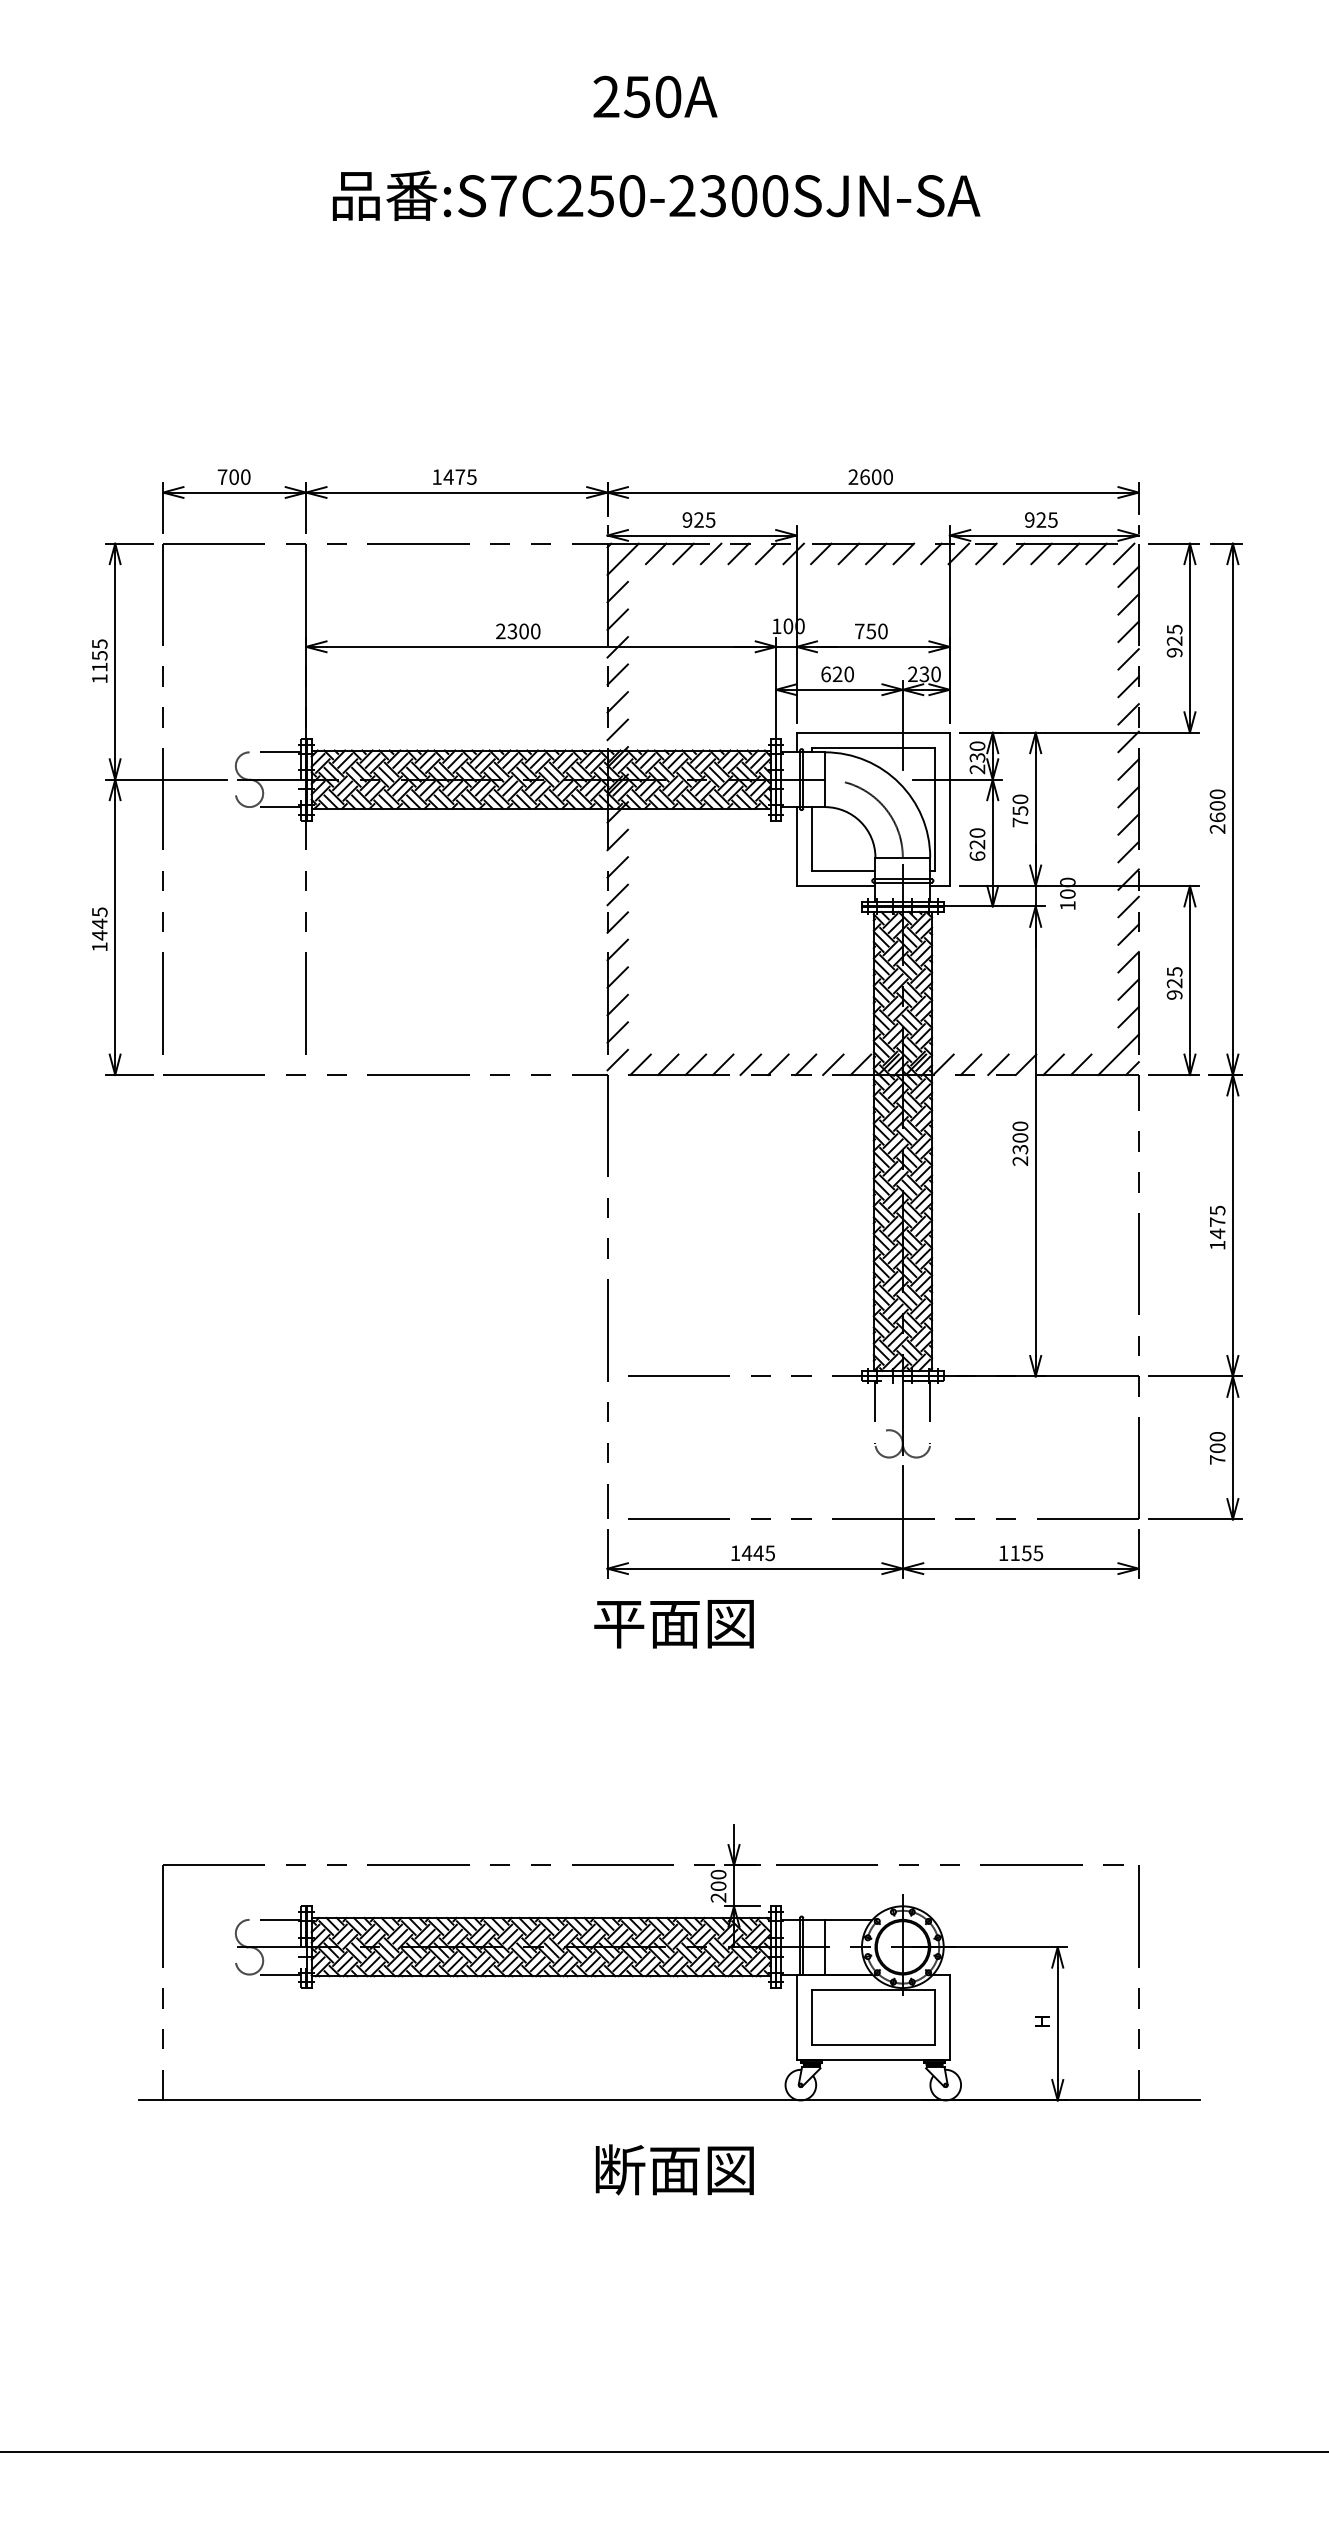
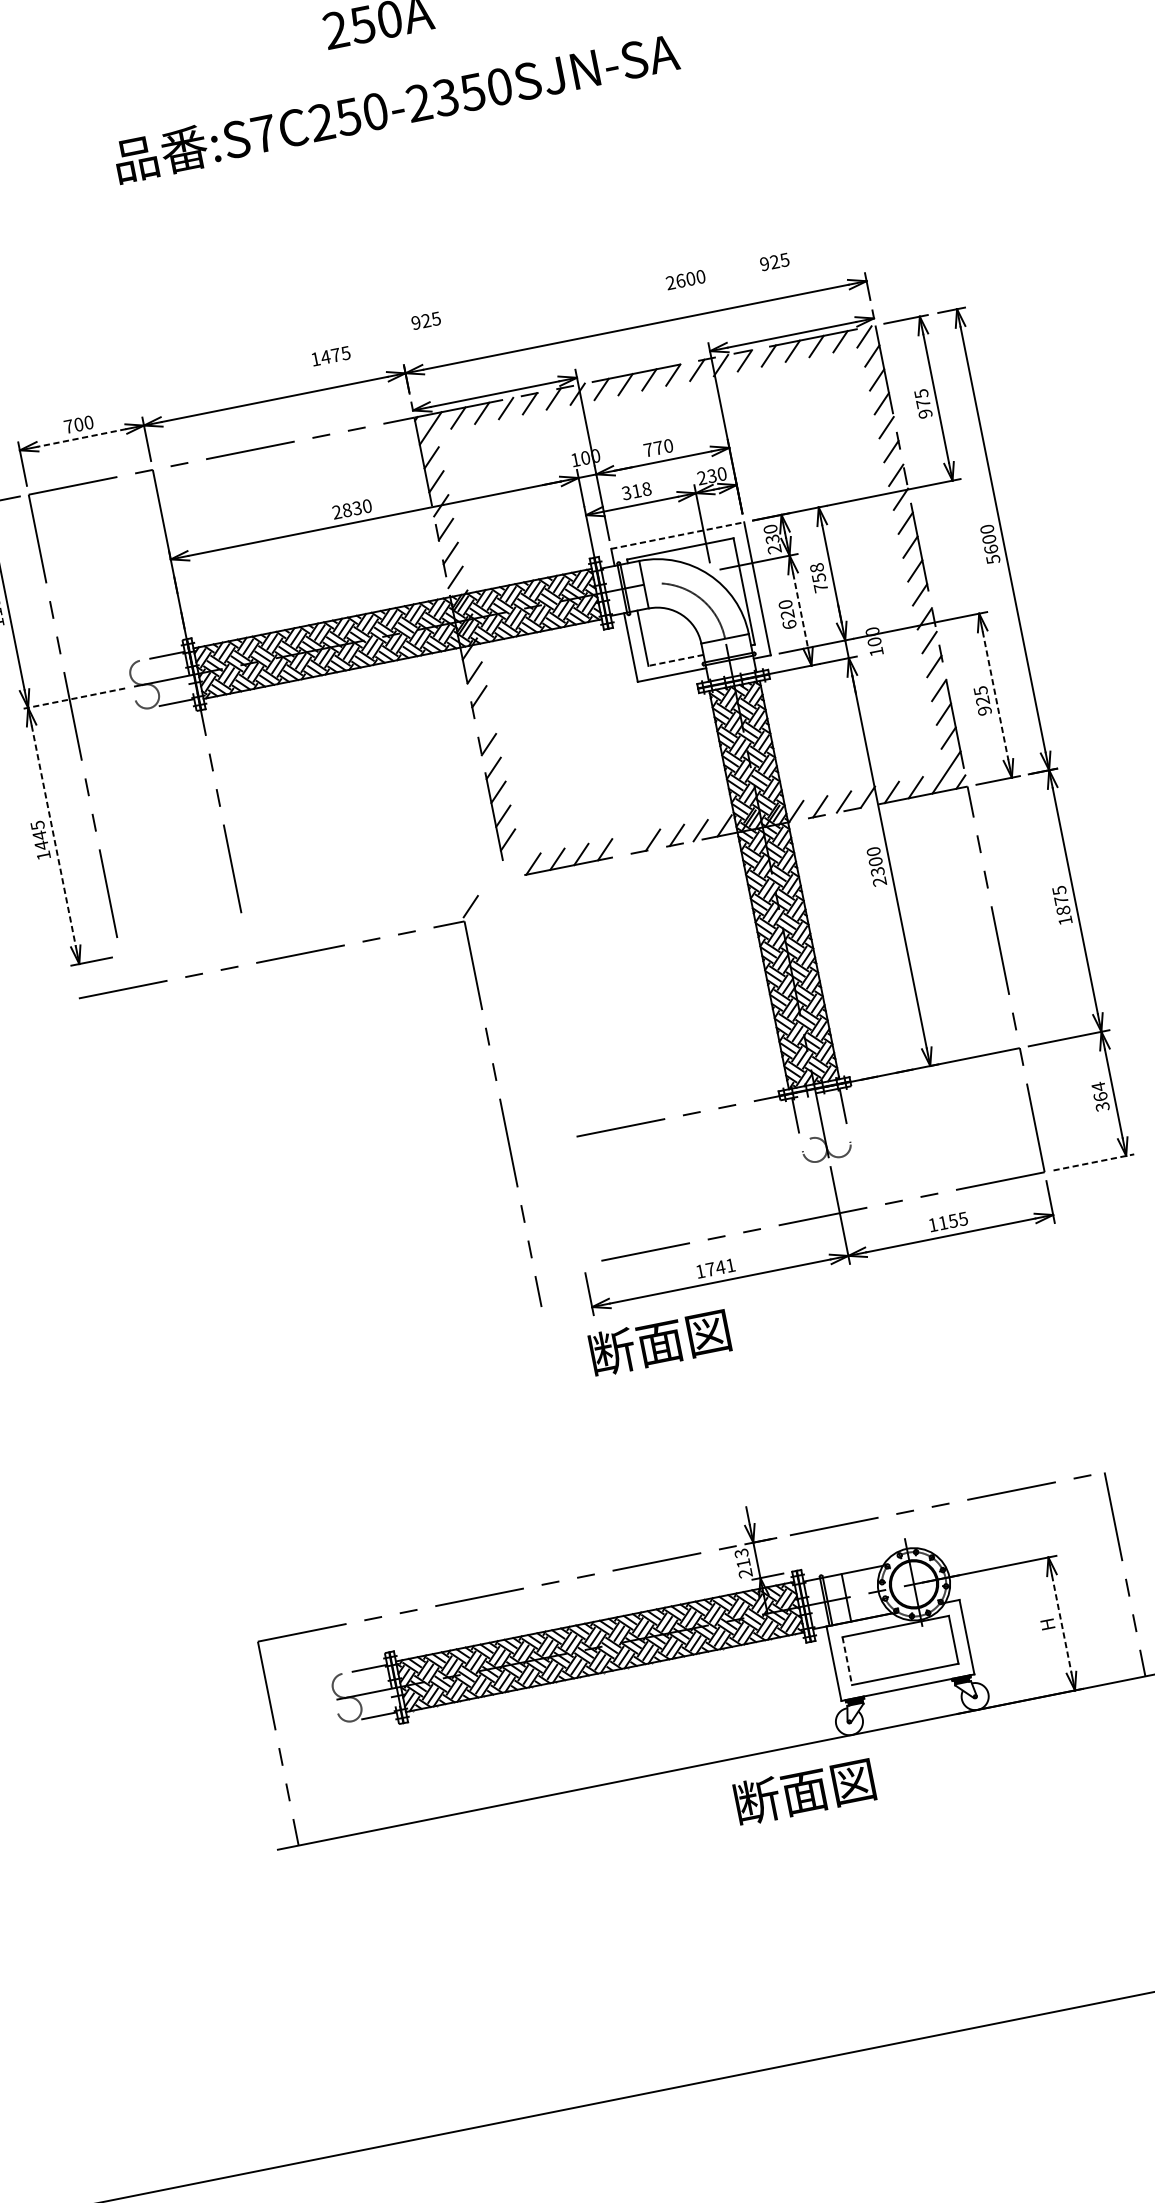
text: (743, 196) -> (472, 92), :S7C250-2300SJN-SA -> :S7C250-2350SJN-SA
text: (454, 476) -> (330, 355), moved
text: (870, 476) -> (685, 279), moved
line: (234, 492) -> (81, 437), solid -> dashed
text: (698, 519) -> (425, 320), moved
text: (1041, 519) -> (774, 261), moved
text: (517, 631) -> (351, 509), 2300 -> 2830
text: (871, 631) -> (658, 448), 750 -> 770
text: (1174, 640) -> (923, 403), 925 -> 975
text: (837, 674) -> (636, 491), 620 -> 318
line: (873, 732) -> (677, 535), solid -> dashed
line: (166, 779) -> (72, 698), solid -> dashed
text: (1020, 799) -> (817, 568), 750 -> 758
text: (1217, 829) -> (993, 559), 2600 -> 5600
line: (992, 843) -> (800, 611), solid -> dashed
line: (843, 870) -> (675, 660), solid -> dashed
line: (617, 894) -> (483, 720), removed
line: (115, 927) -> (54, 836), solid -> dashed
line: (1189, 981) -> (995, 696), solid -> dashed
line: (750, 1064) -> (628, 844), removed
part: (395, 1075) -> (280, 958), moved
text: (1217, 1233) -> (1063, 910), 1475 -> 1875
text: (1217, 1447) -> (1100, 1096), 700 -> 364
line: (1196, 1519) -> (1094, 1162), solid -> dashed
text: (757, 1553) -> (719, 1267), 1445 -> 1741
text: (619, 1622) -> (611, 1351), 平面図 -> 断面図
text: (718, 1879) -> (742, 1557), 200 -> 213
line: (811, 2017) -> (846, 1661), solid -> dashed
line: (1057, 2024) -> (1061, 1624), solid -> dashed
text: (674, 2169) -> (804, 1791), moved

